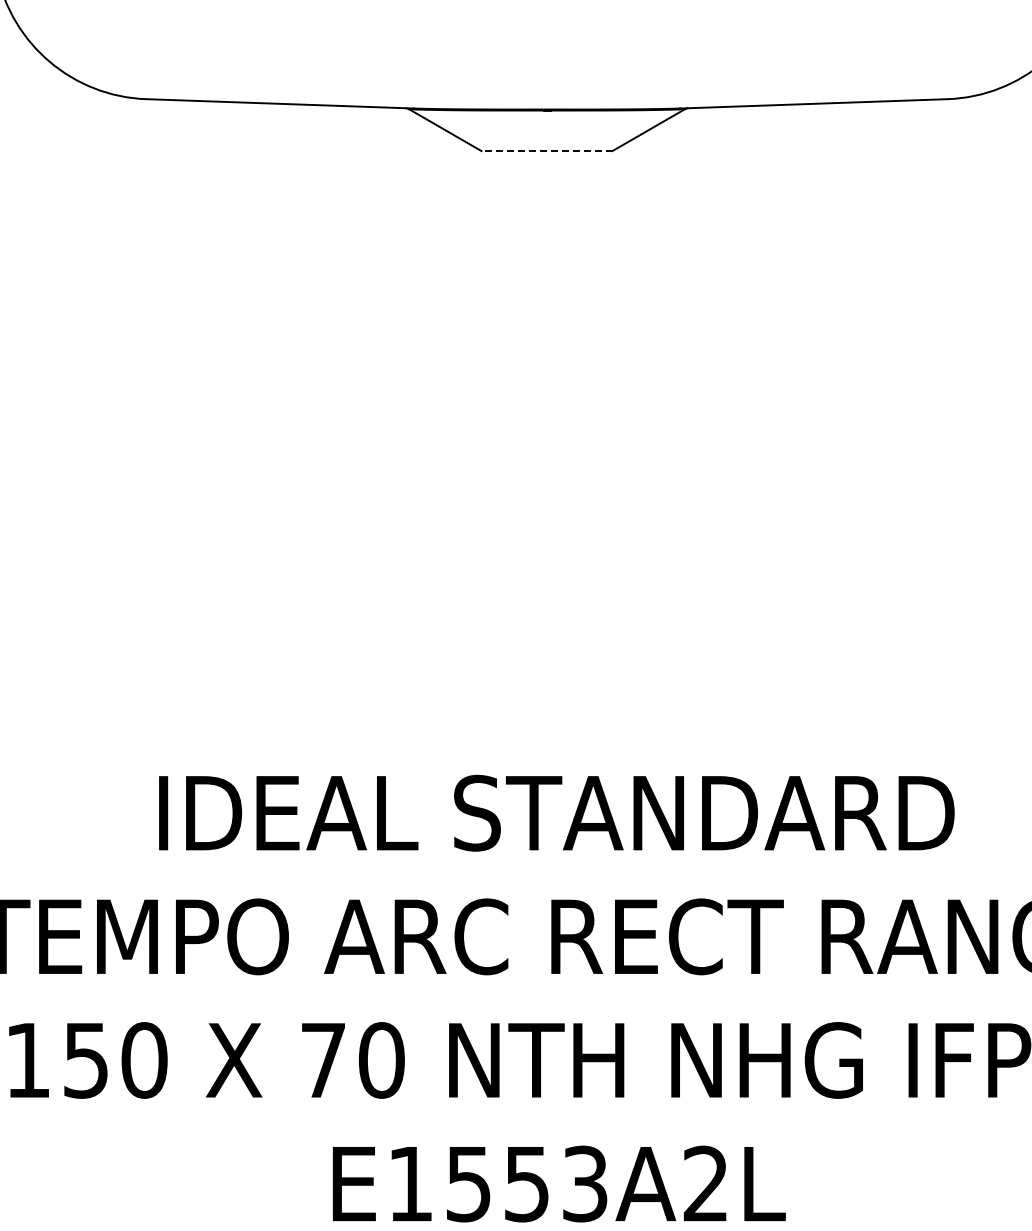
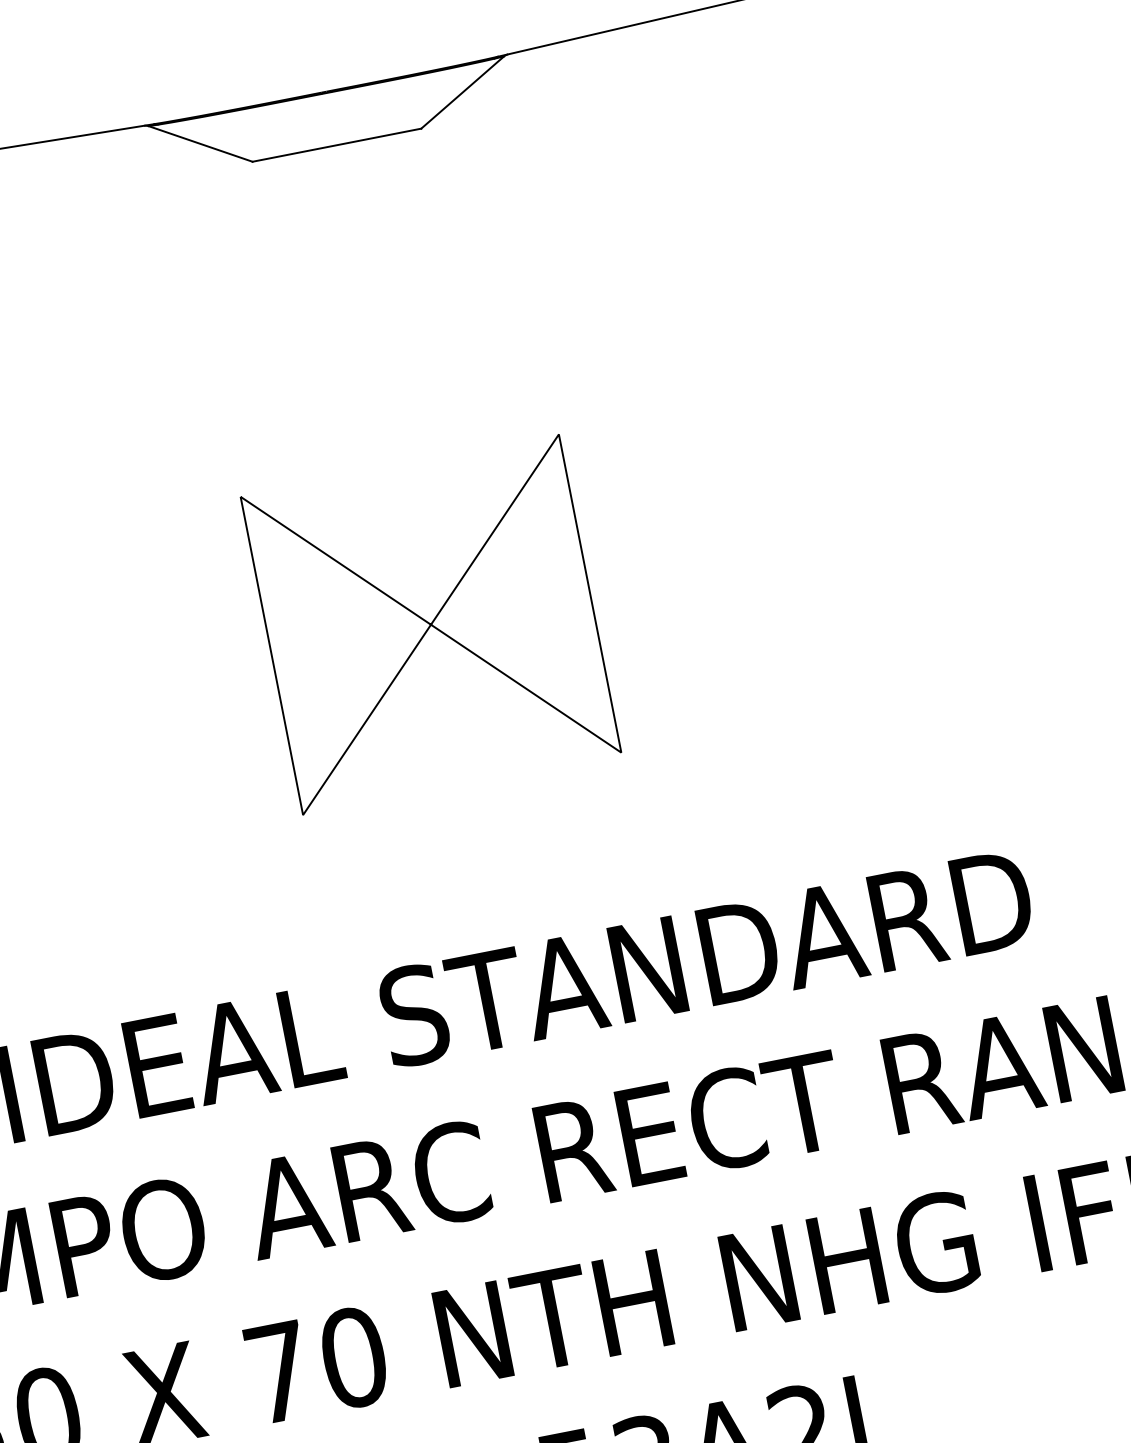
line: (546, 151) -> (336, 145), dashed -> solid
part: (546, 523) -> (430, 624), added

